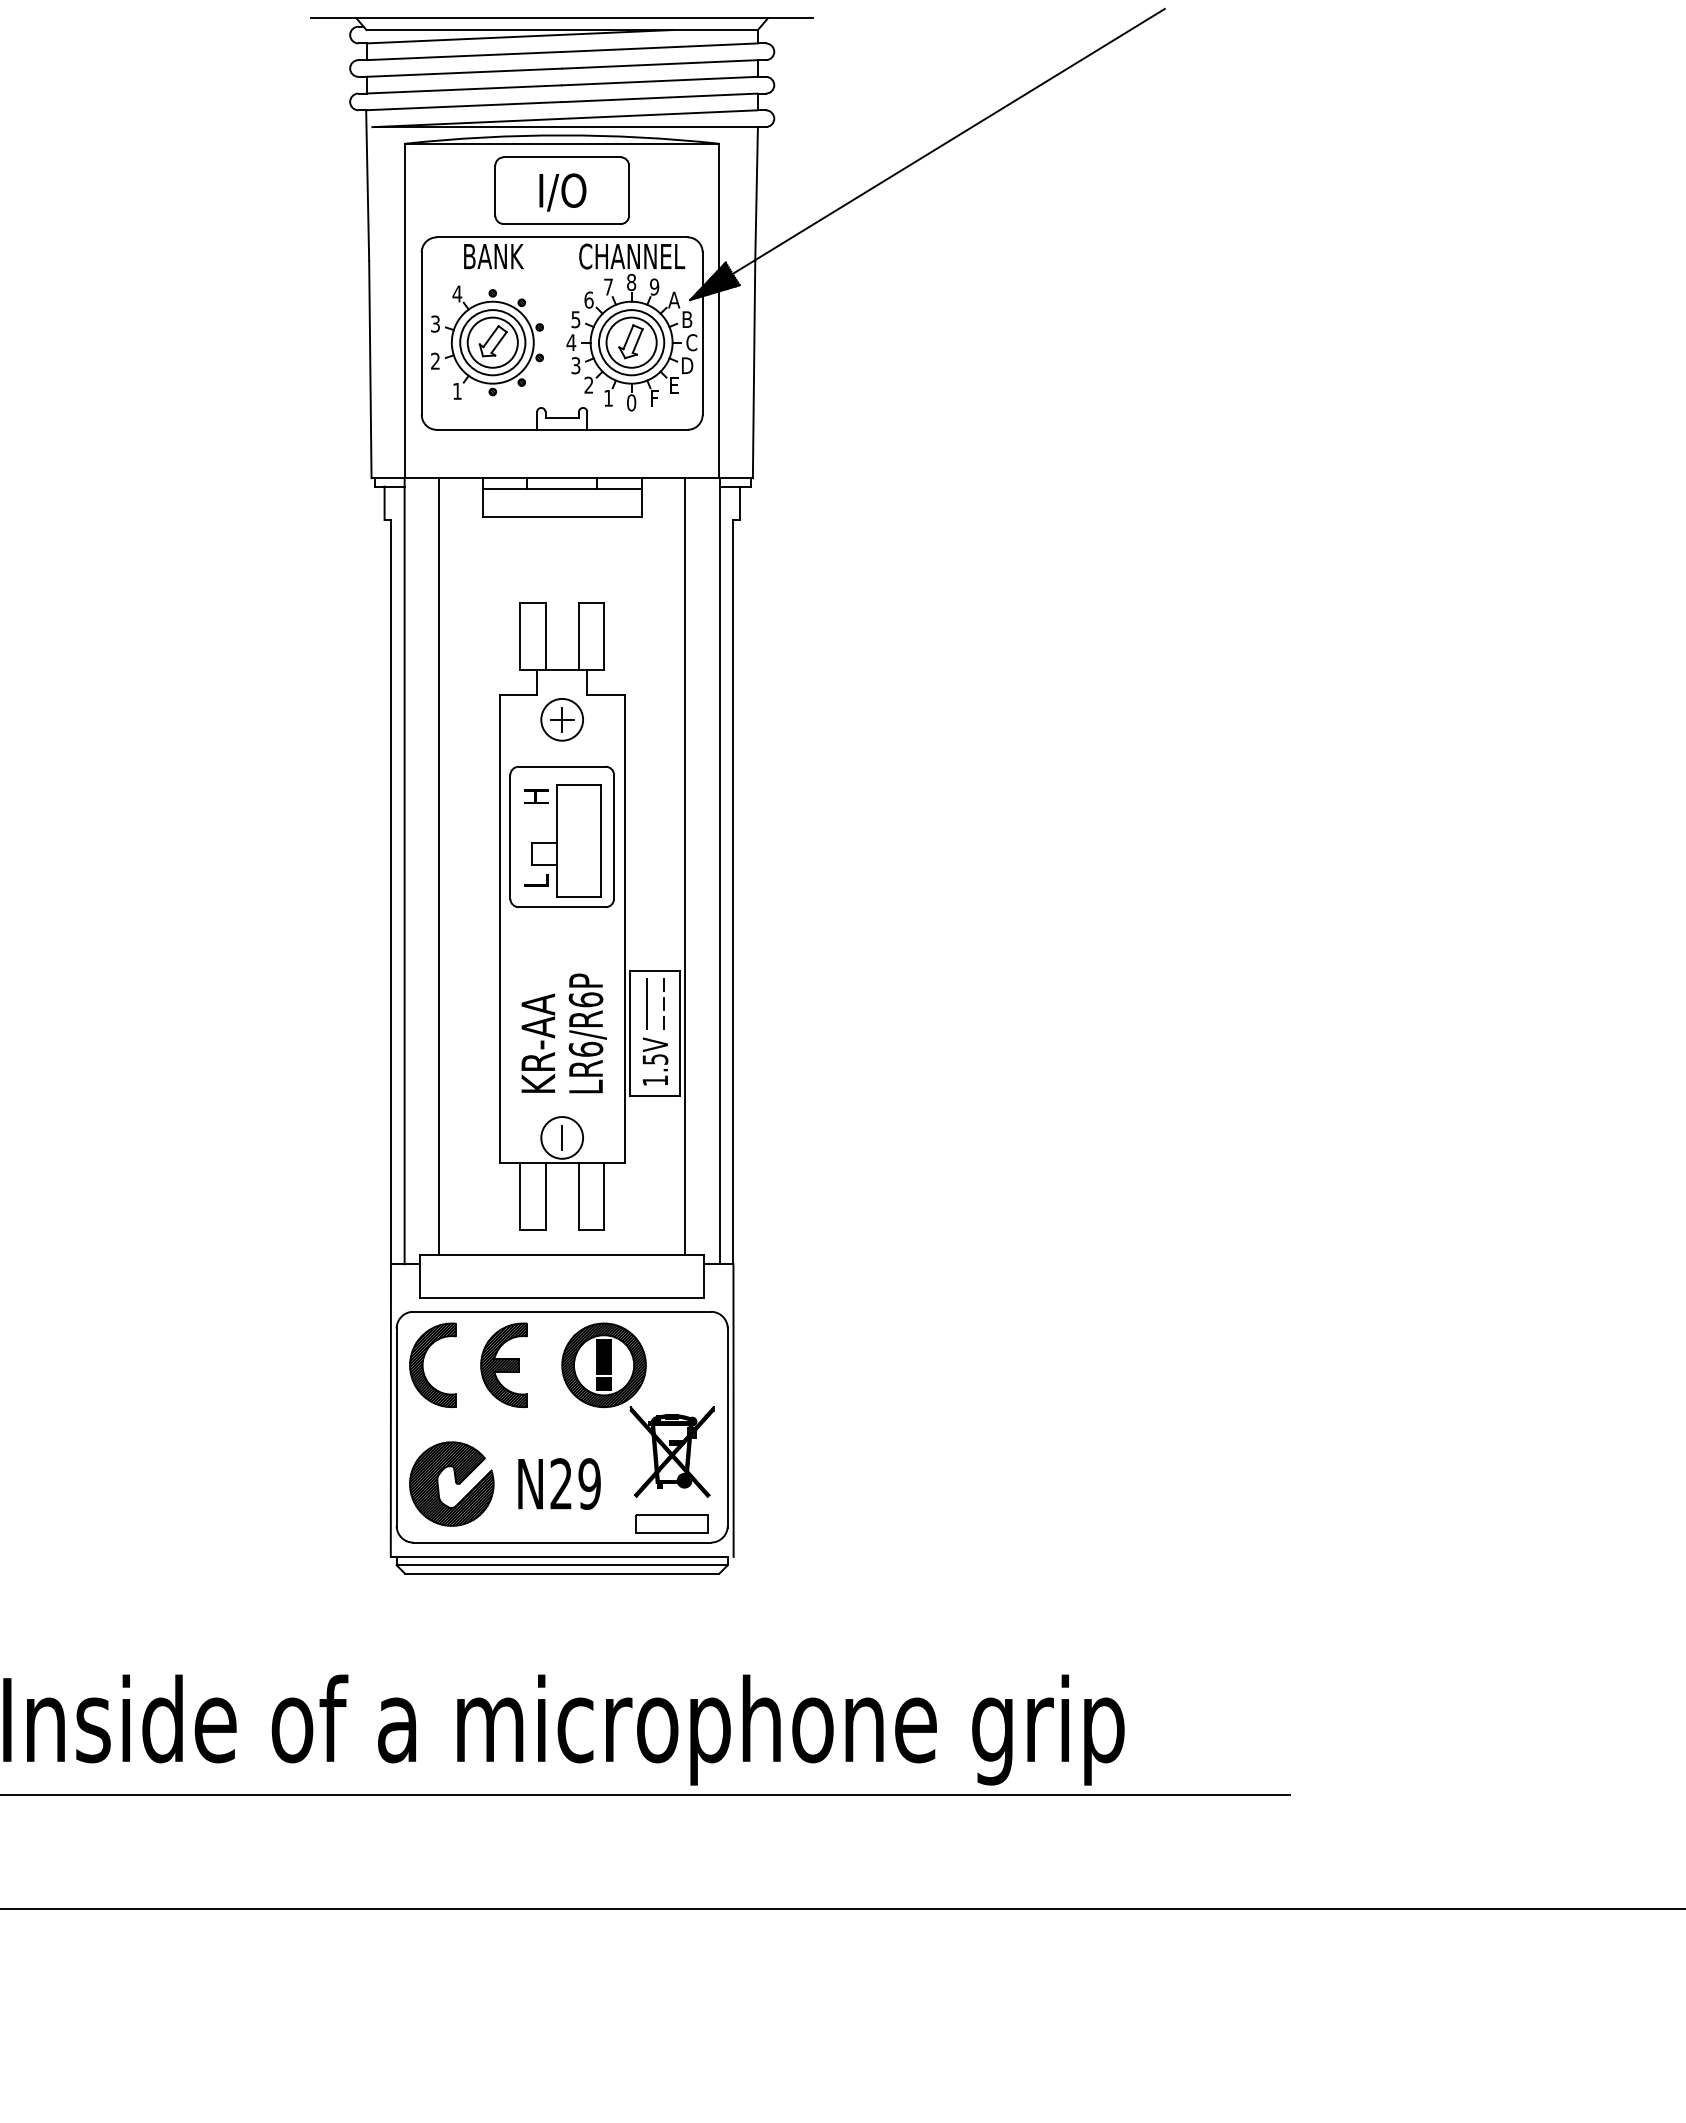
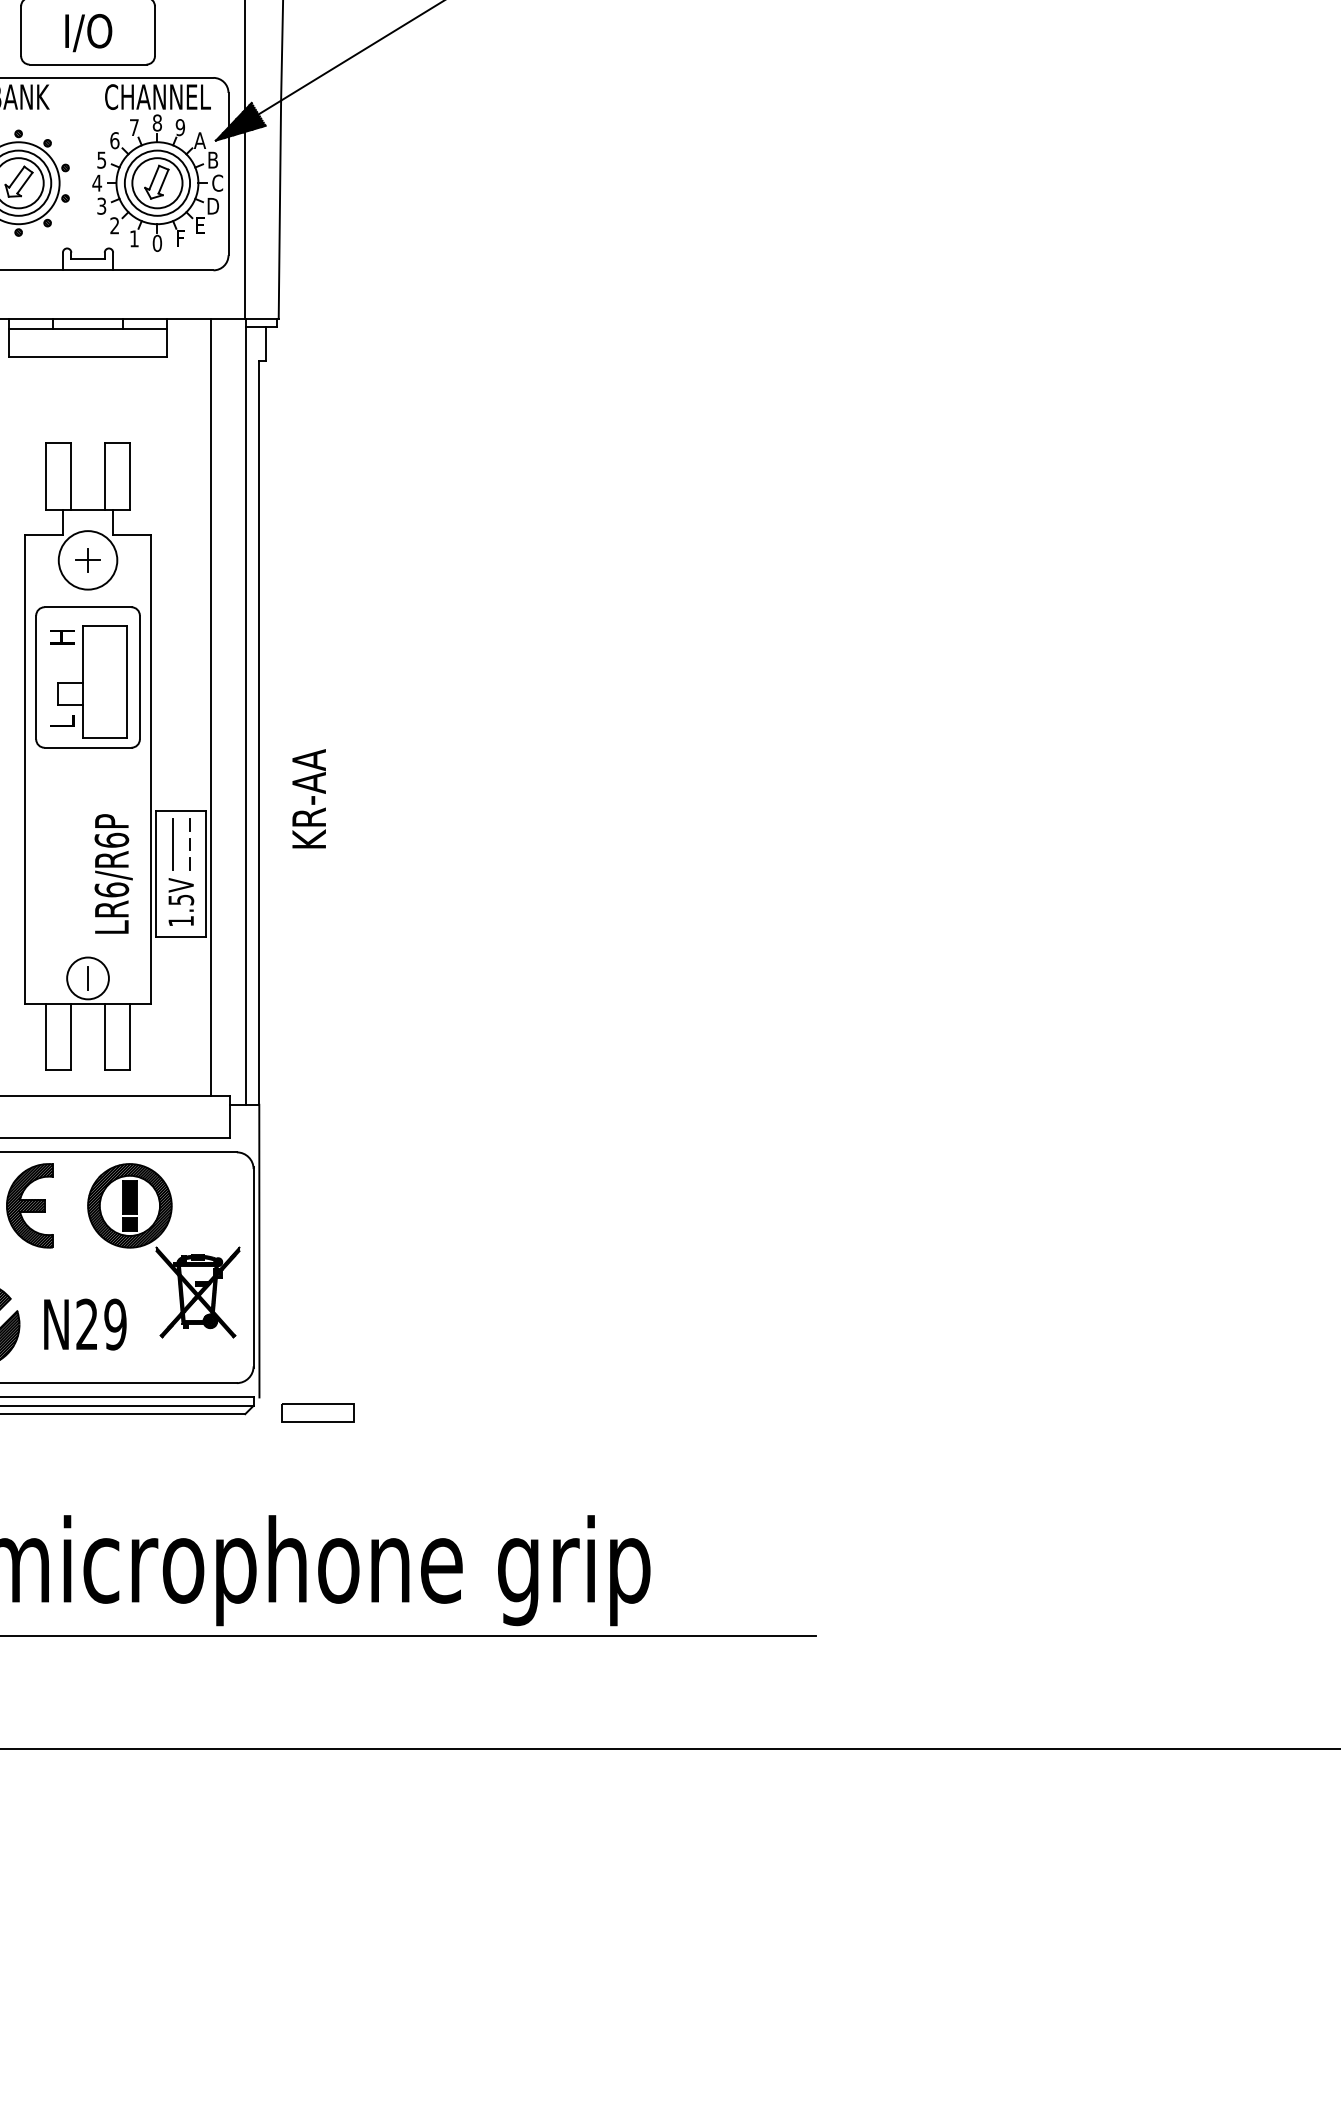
circle: (562, 719) -> (88, 560), size x1.4
text: (537, 1042) -> (308, 798), moved
part: (671, 1523) -> (317, 1413), moved

